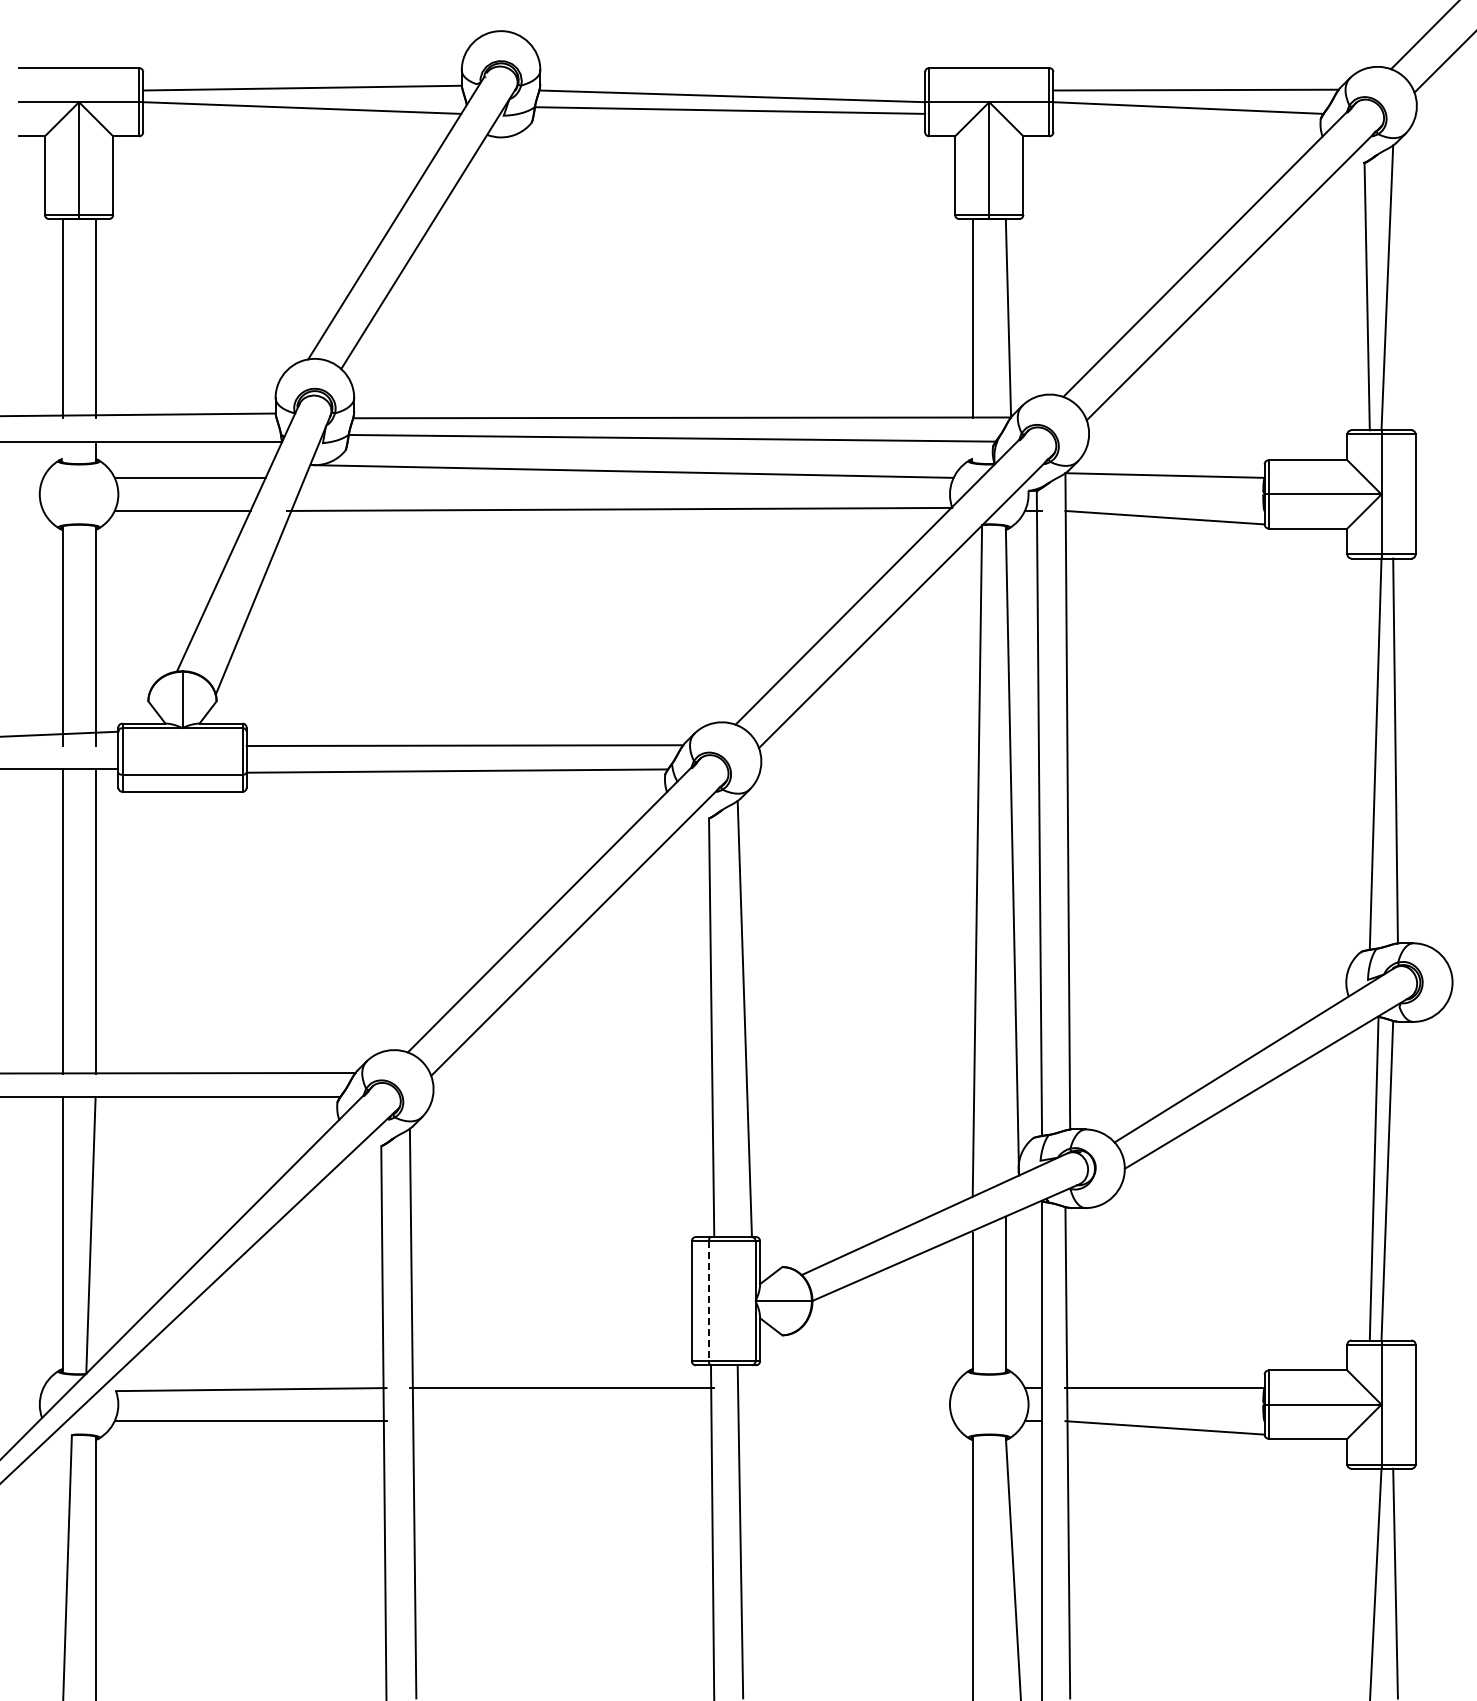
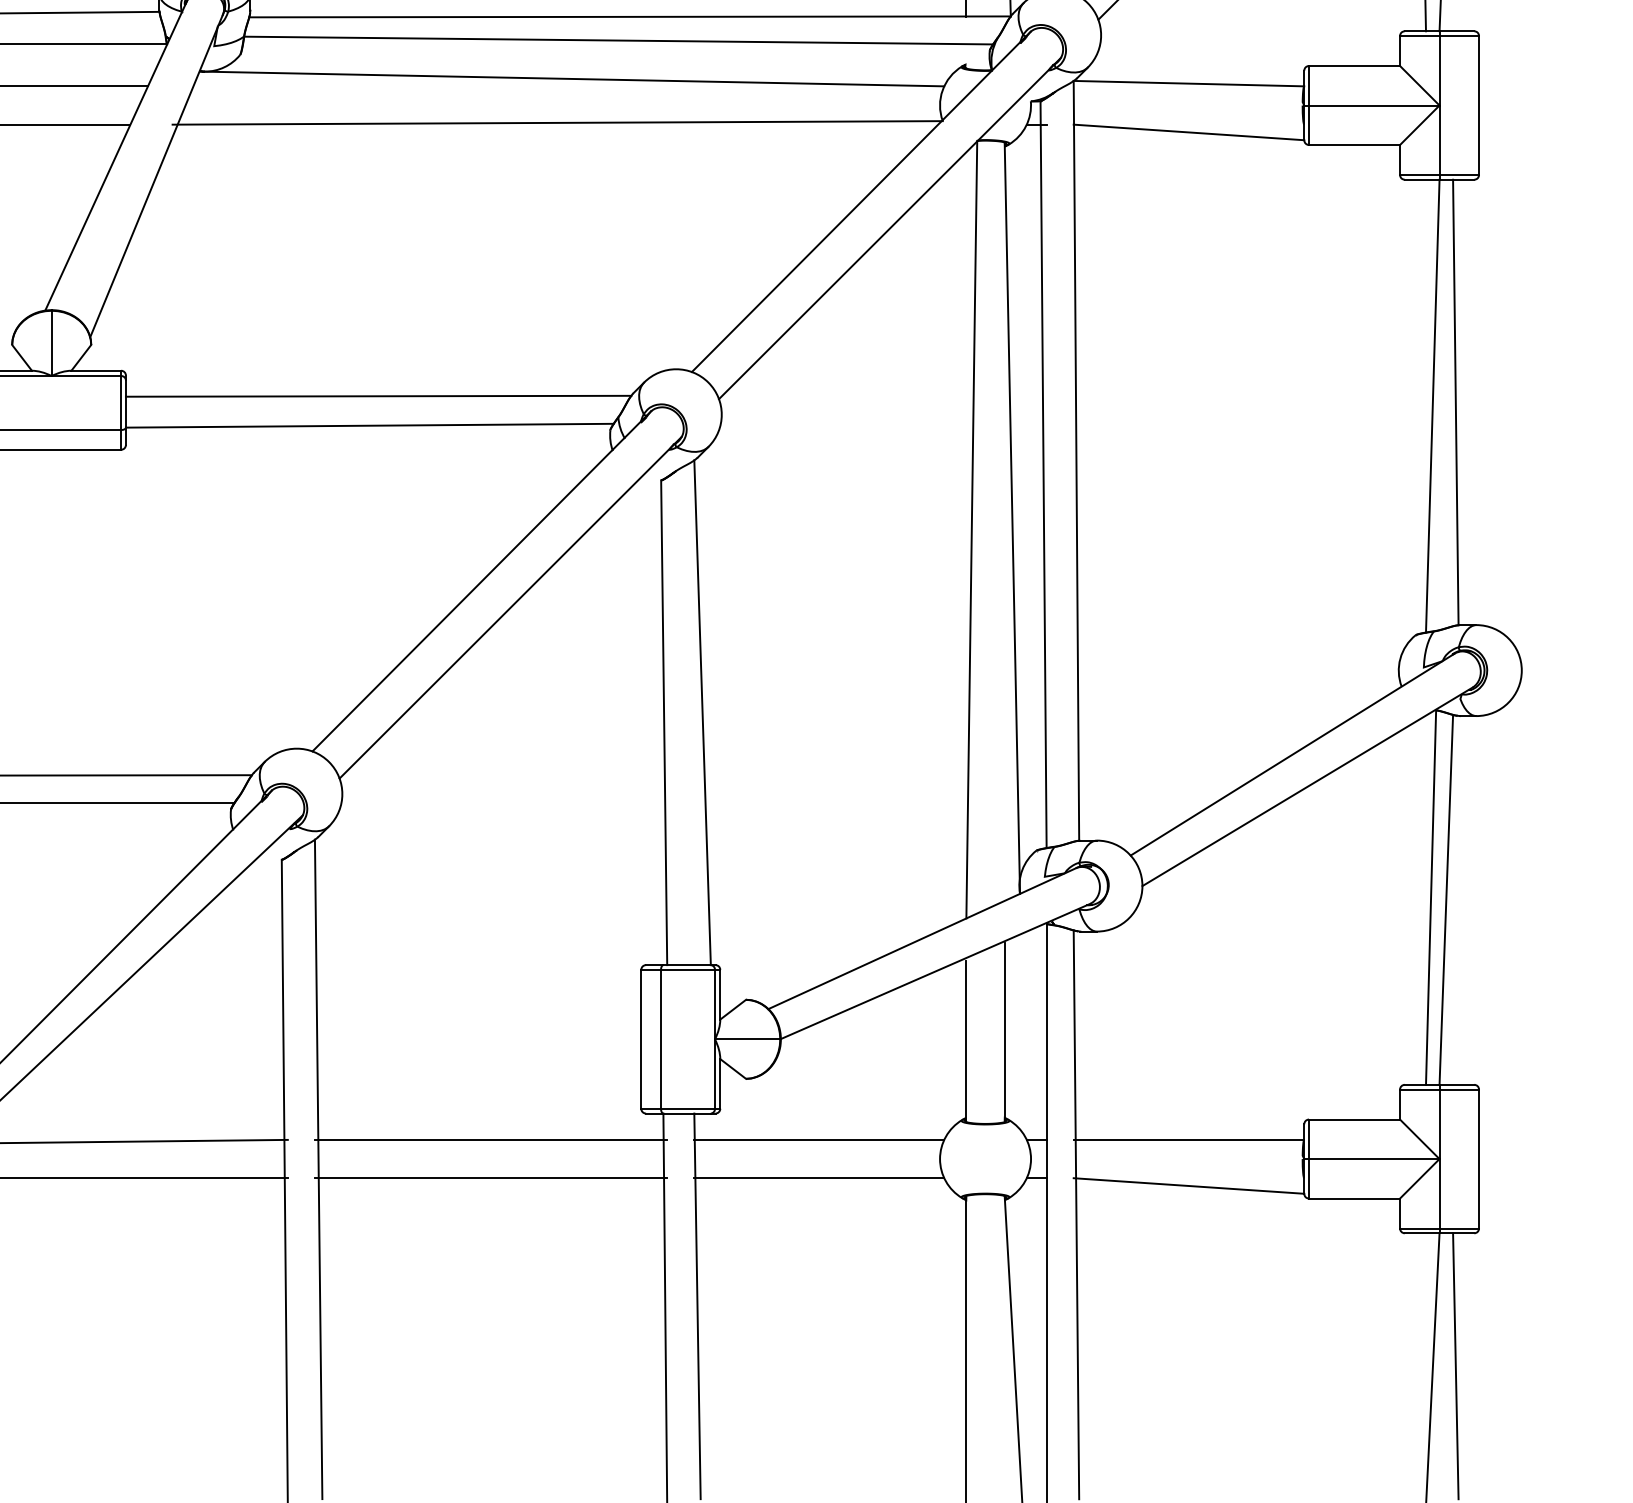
line: (708, 1301) -> (660, 1039), dashed -> solid
line: (845, 1388) -> (819, 1140), added
line: (561, 1421) -> (490, 1178), added
line: (845, 1421) -> (819, 1178), added

